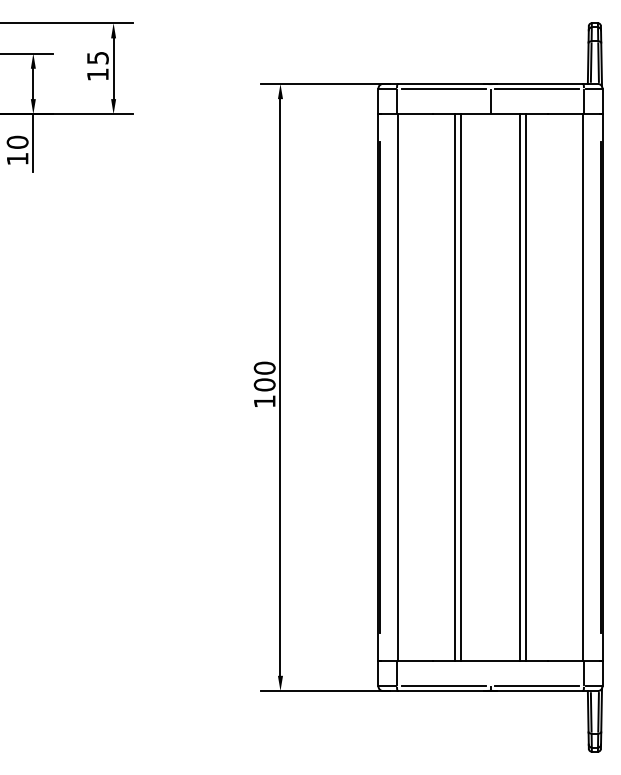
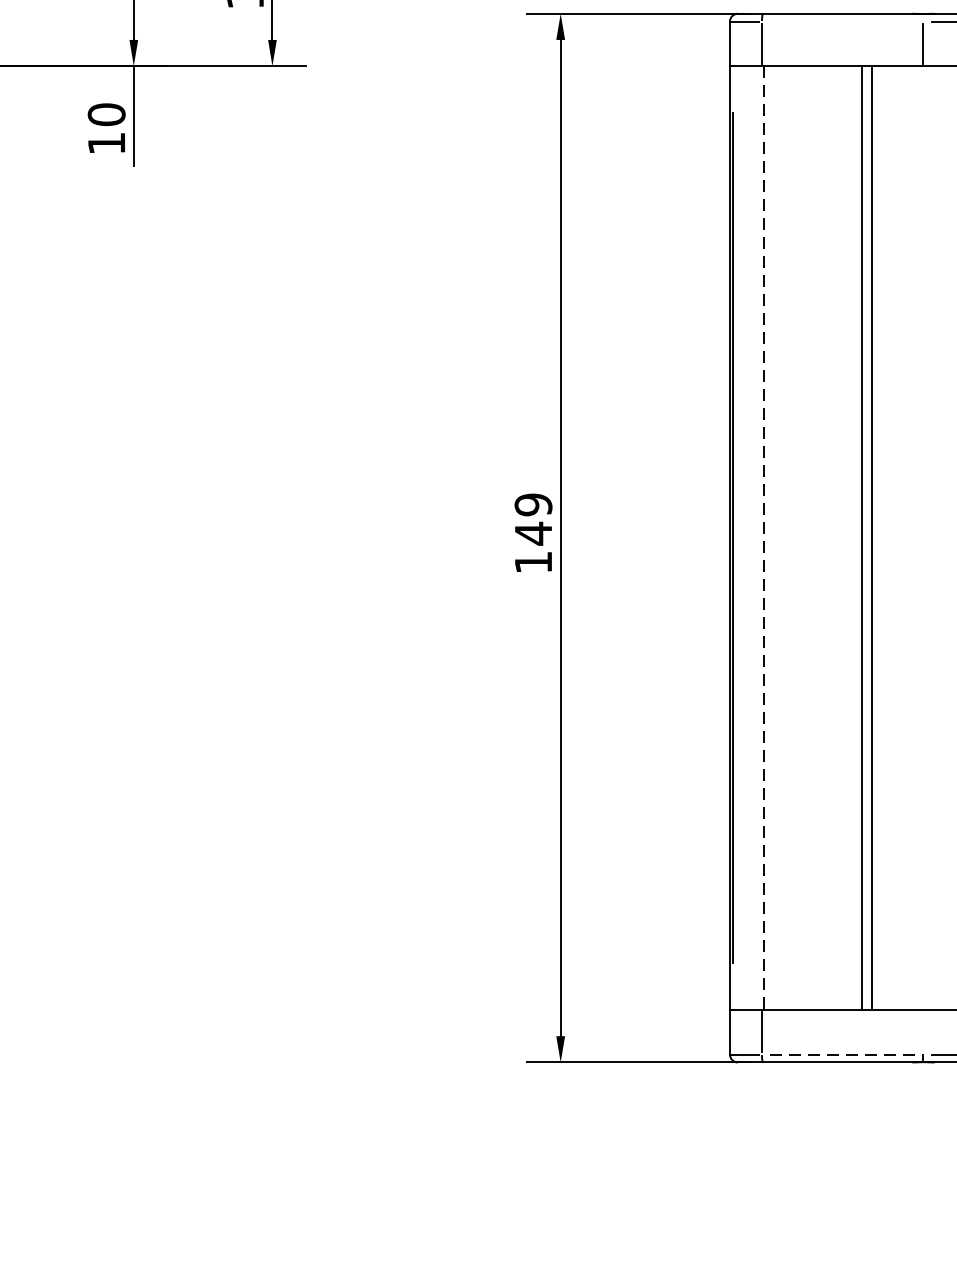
line: (443, 88) -> (842, 21), removed
text: (264, 376) -> (533, 519), 100 -> 149
line: (398, 387) -> (764, 538), solid -> dashed
line: (444, 686) -> (844, 1054), solid -> dashed

